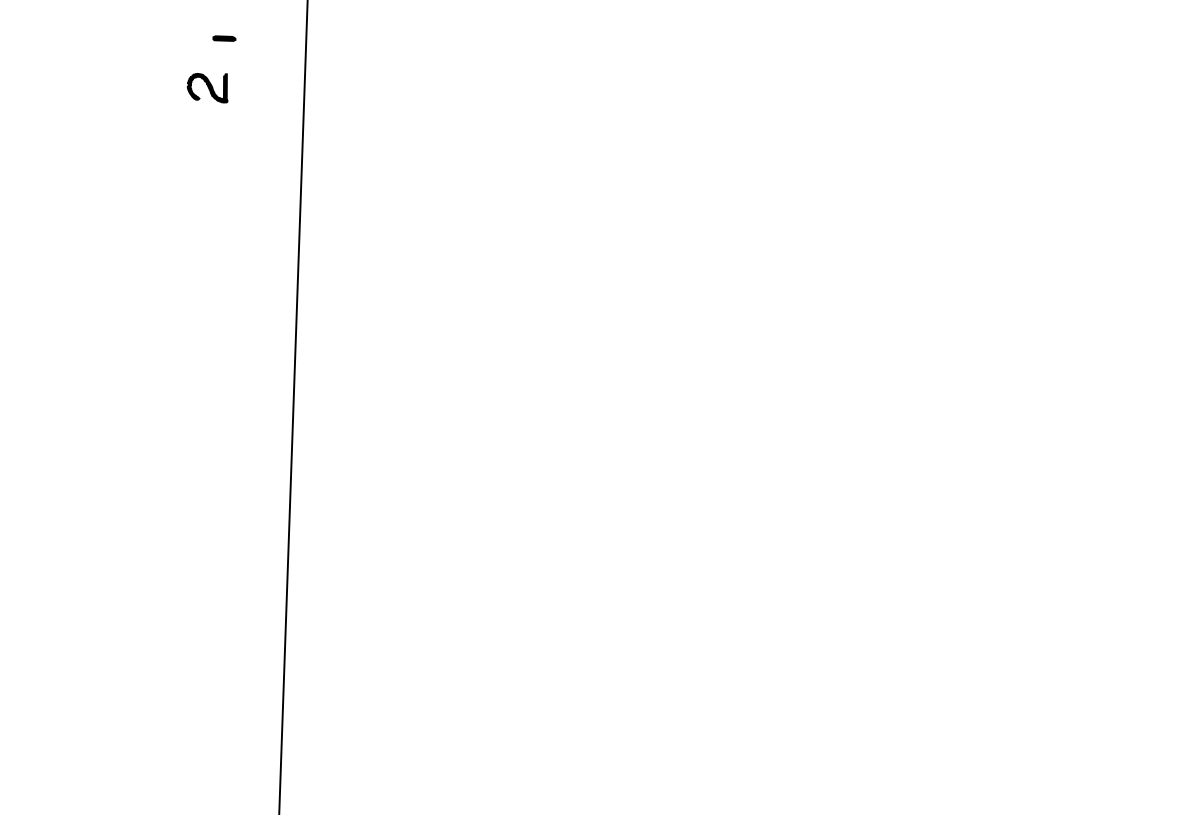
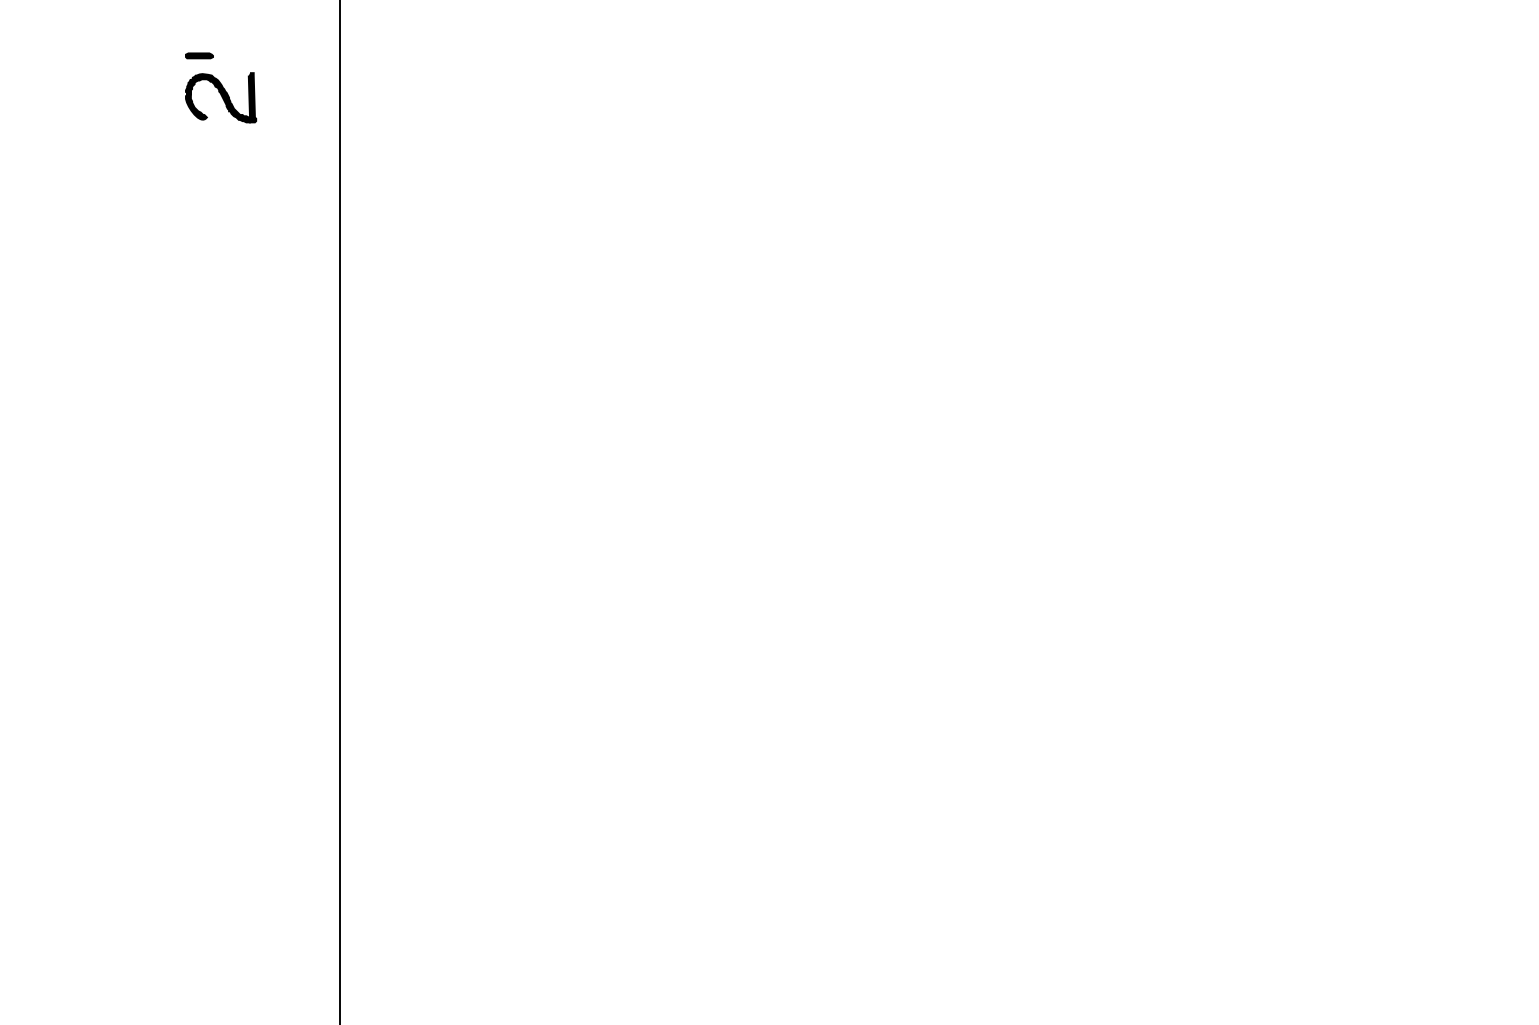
part: (224, 38) -> (199, 55), moved
part: (208, 87) -> (221, 97), size x1.43

